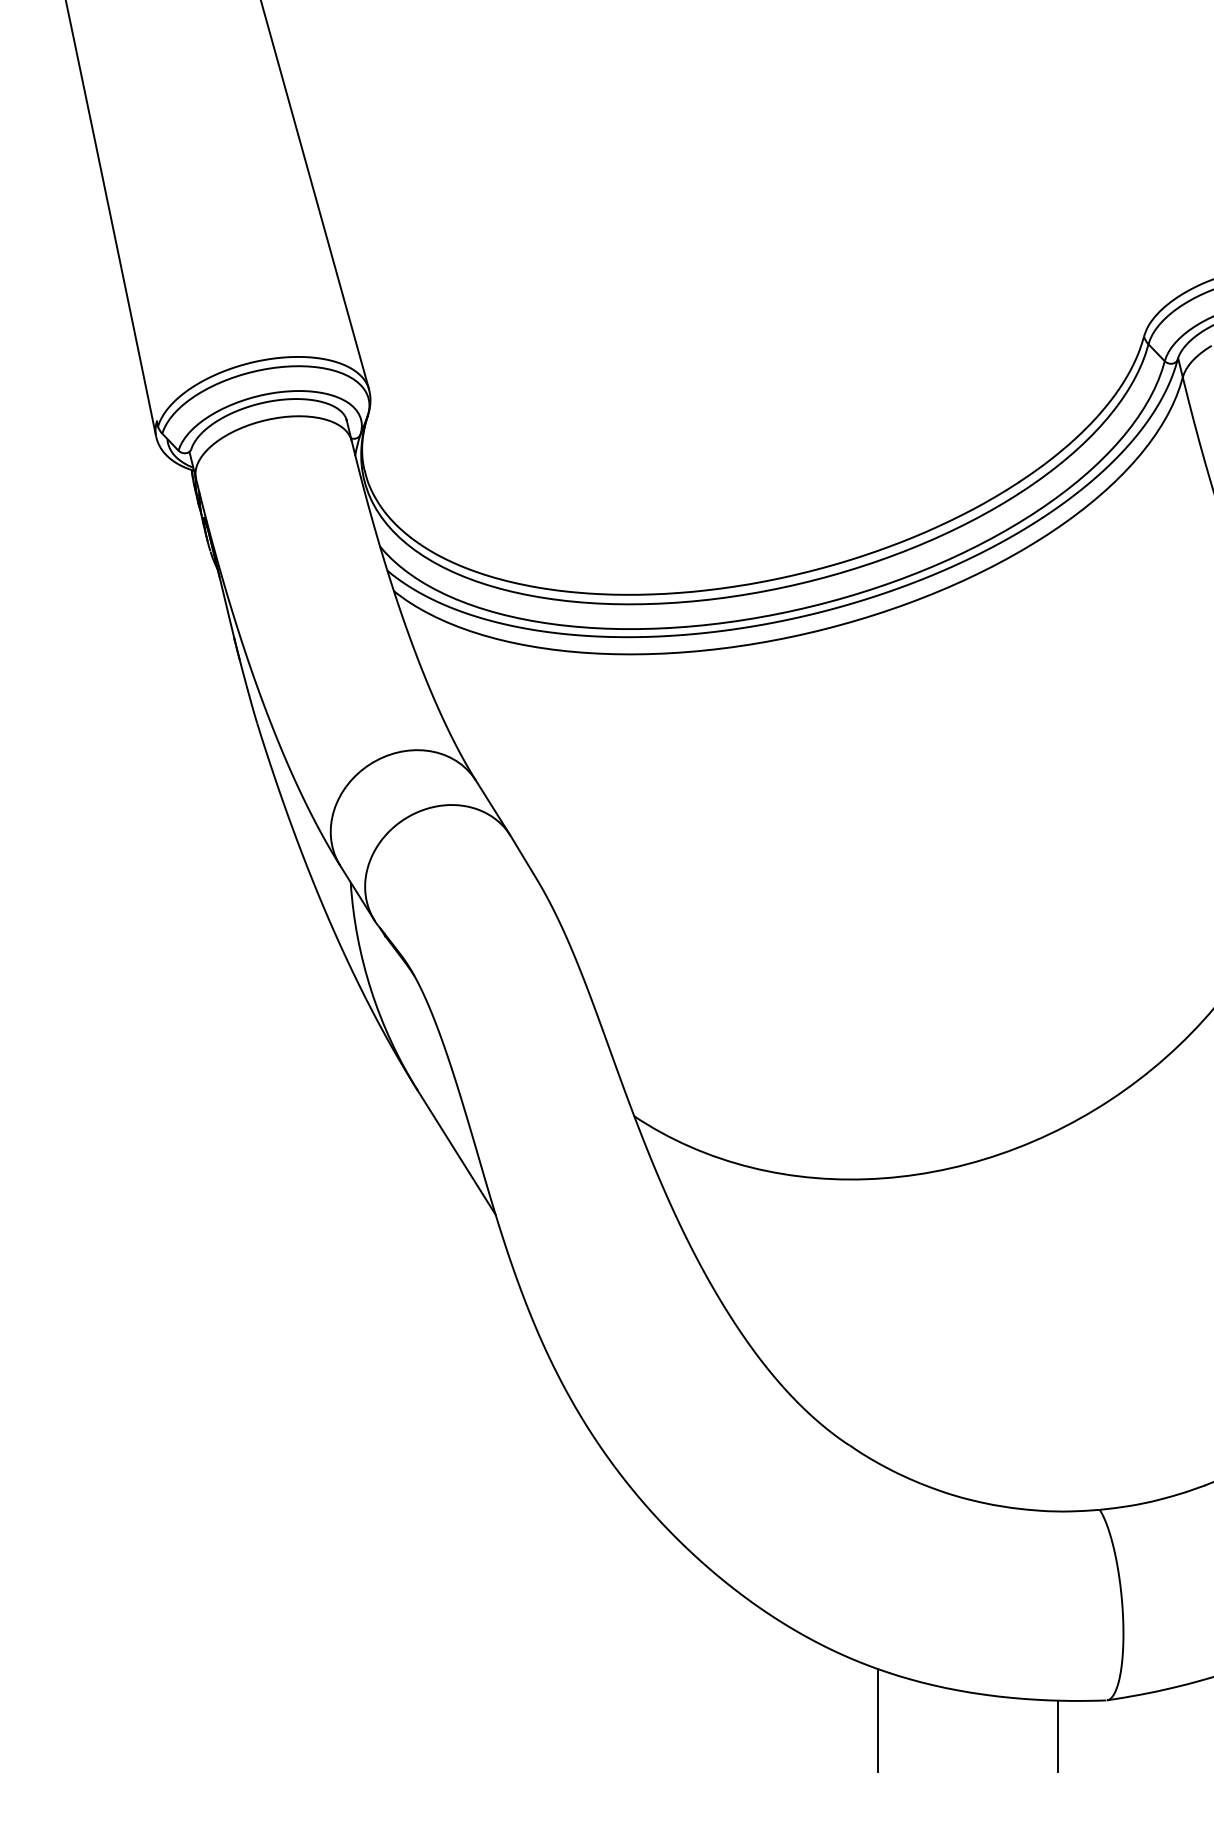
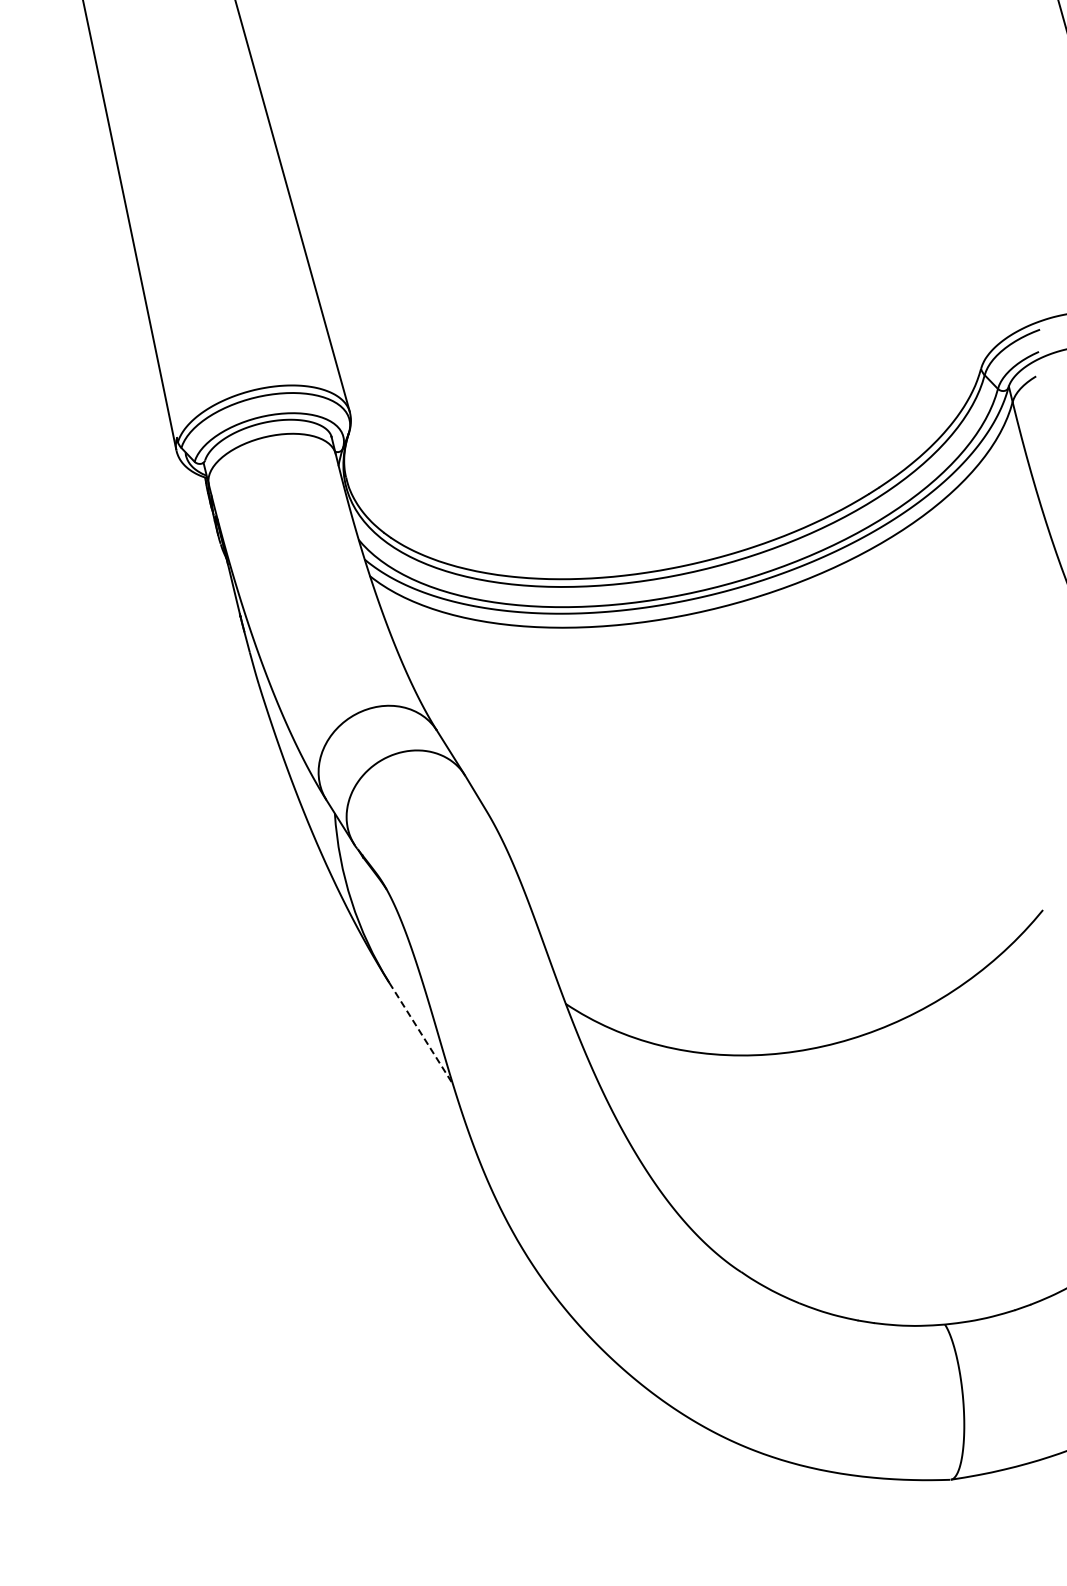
line: (457, 1152) -> (421, 1033), solid -> dashed
line: (878, 1720) -> (764, 1496), removed
line: (1058, 1735) -> (911, 1508), removed

